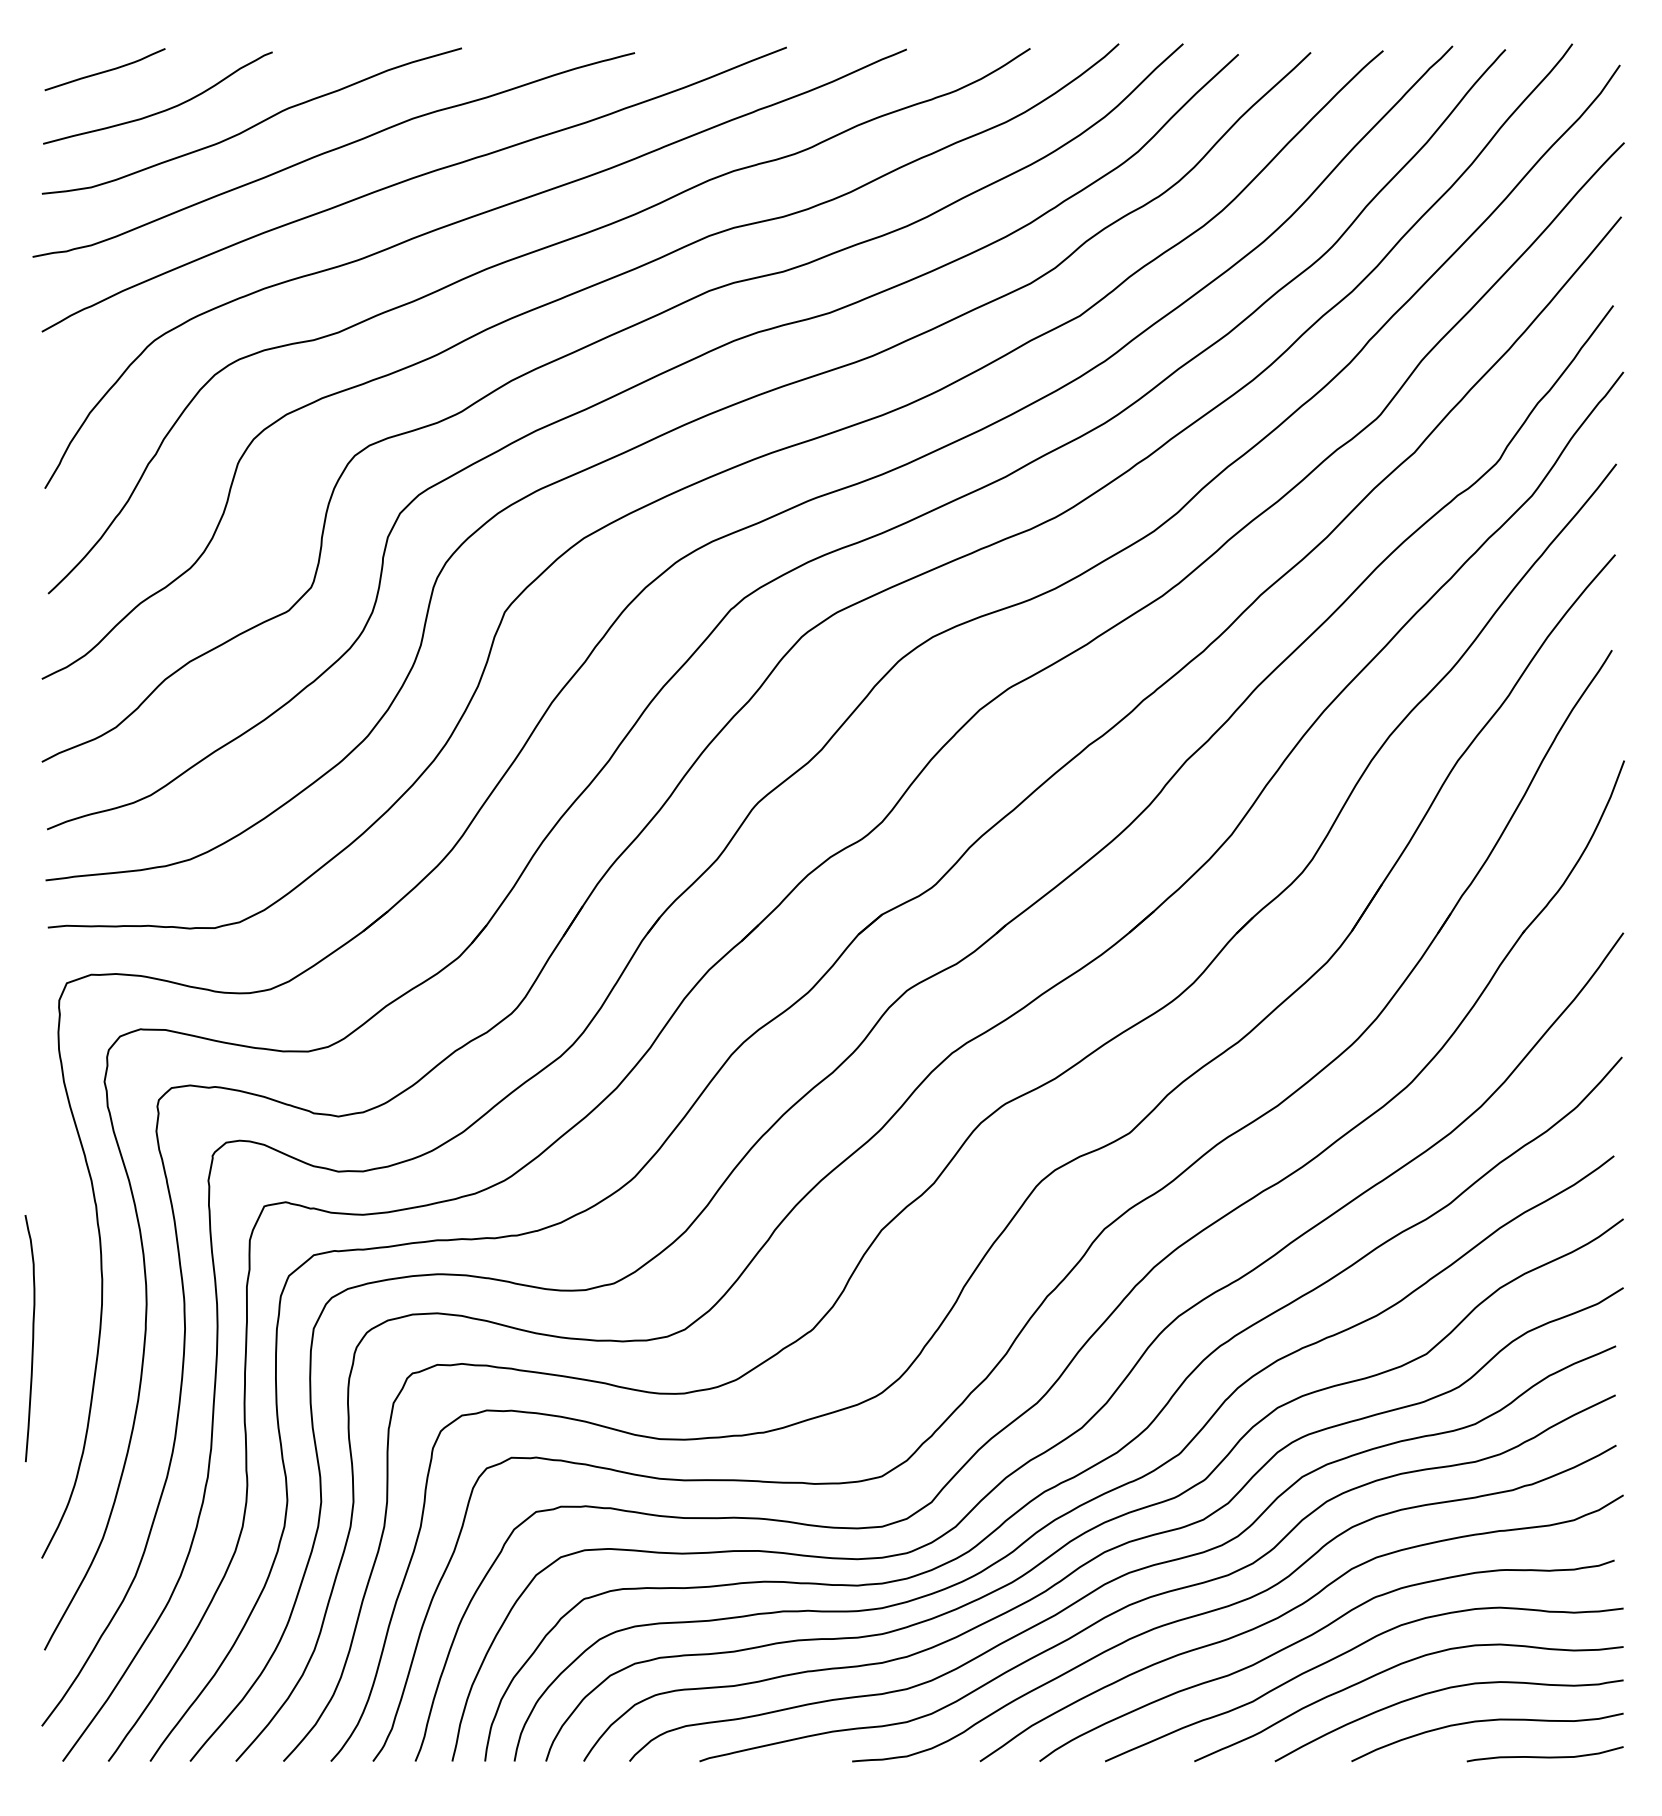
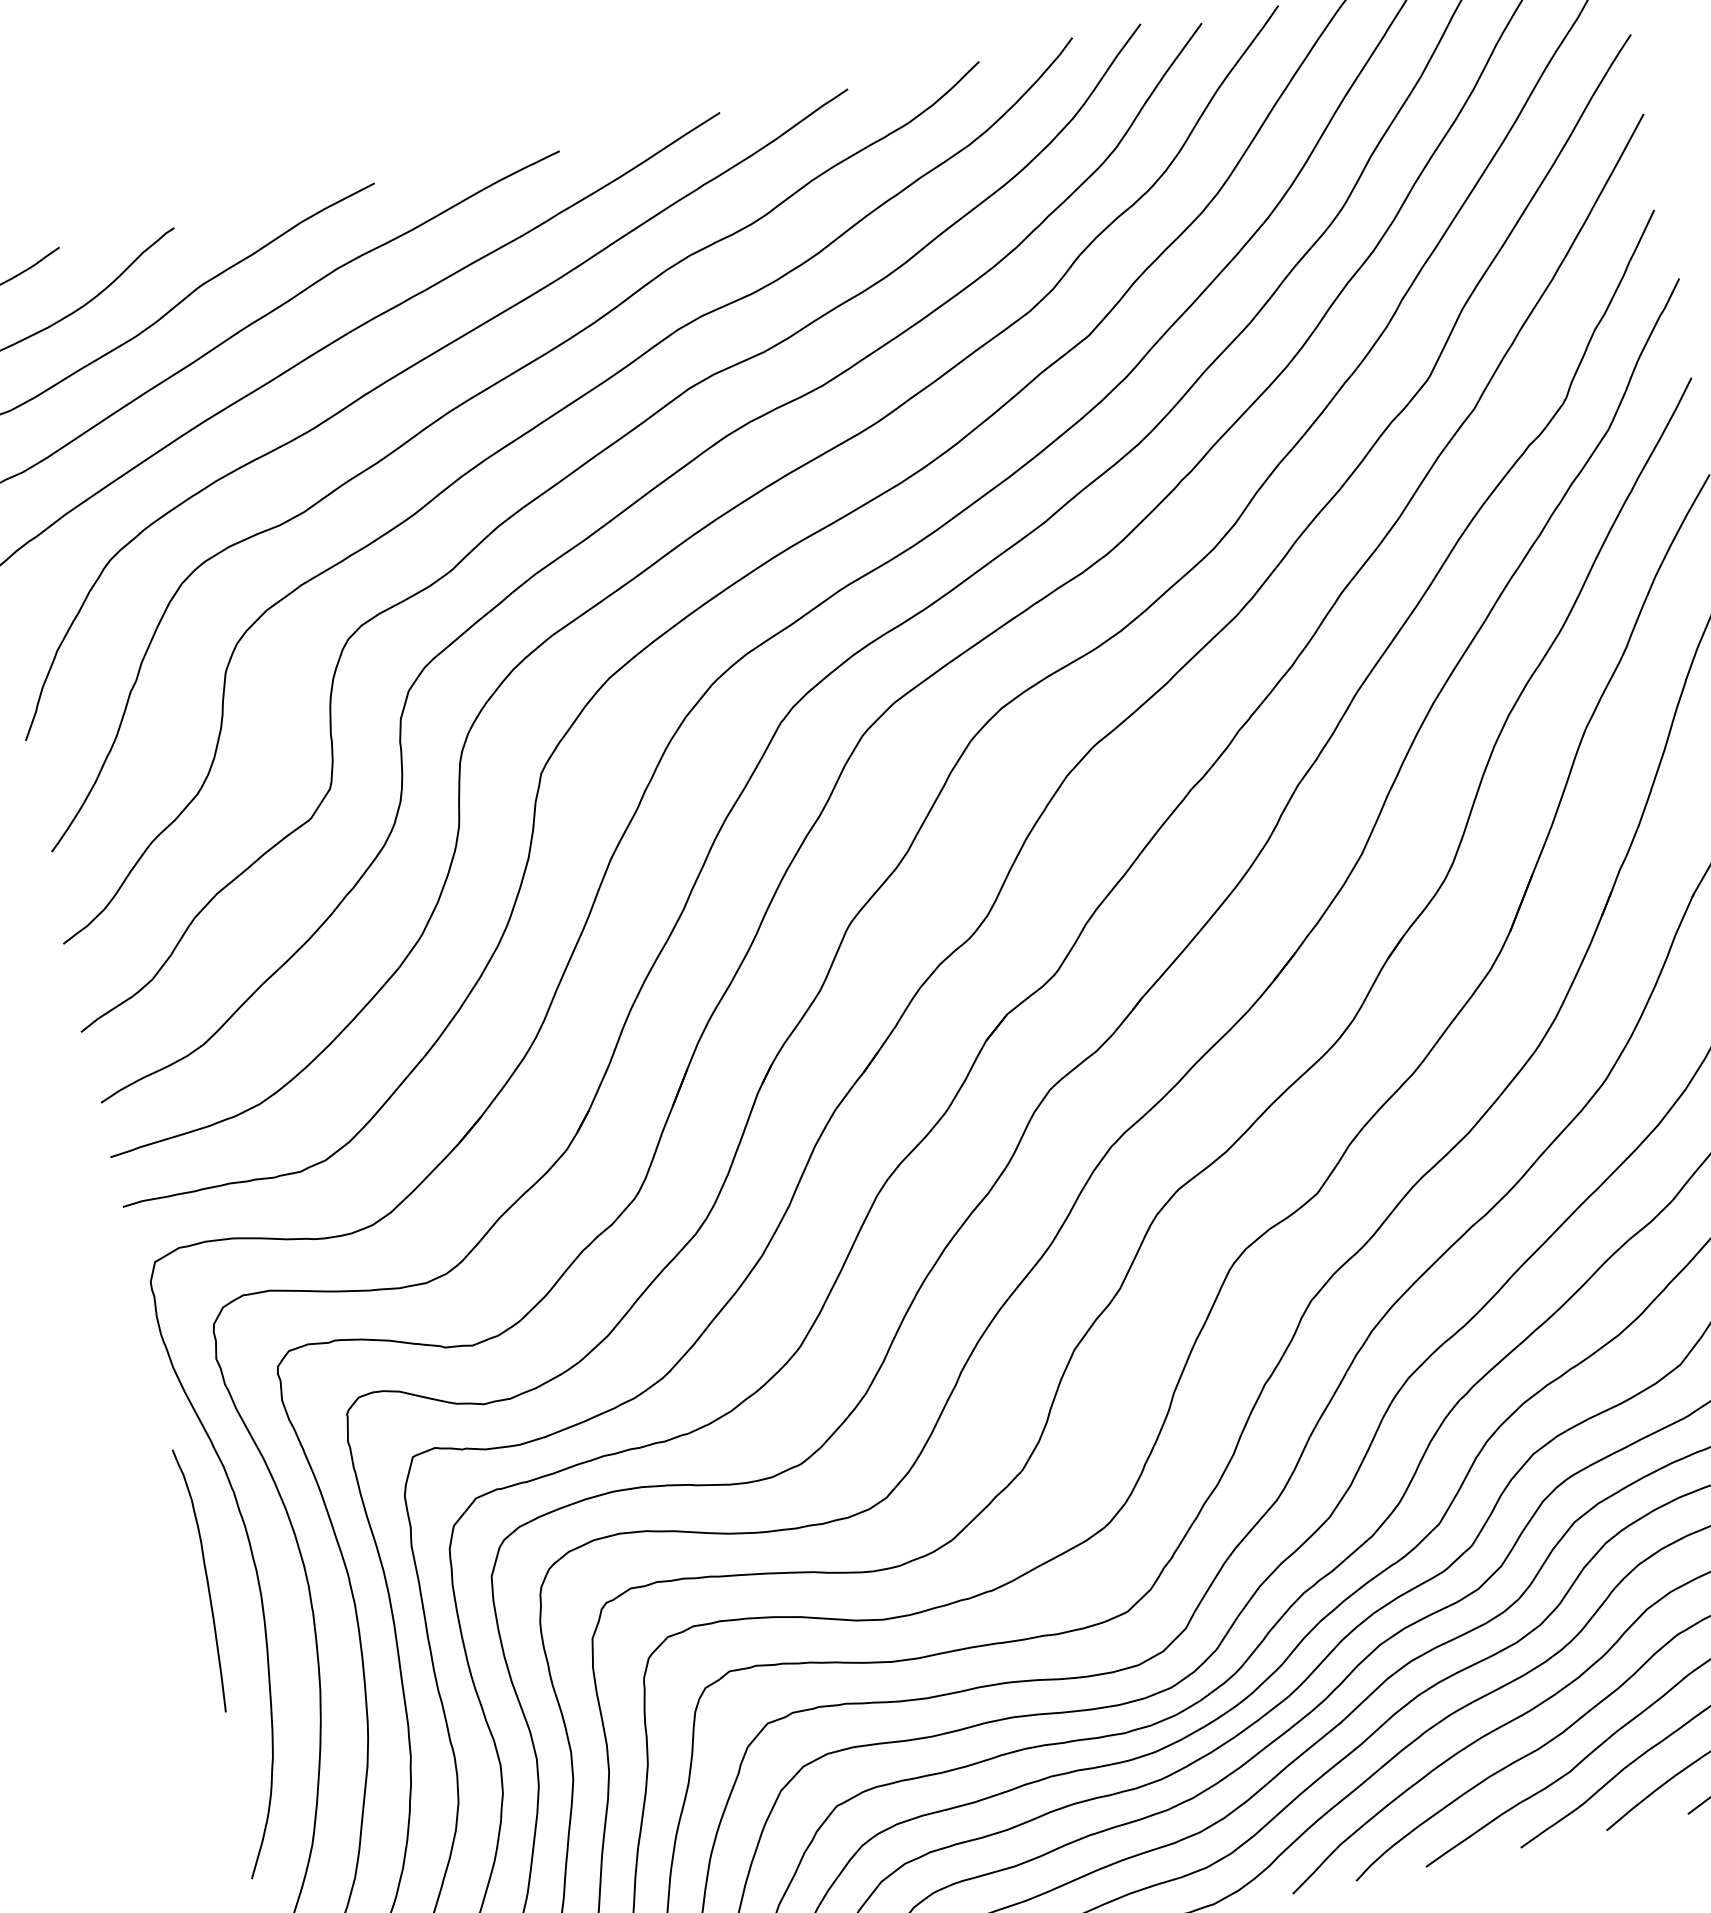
curve: (32, 1338) -> (206, 1579), moved

